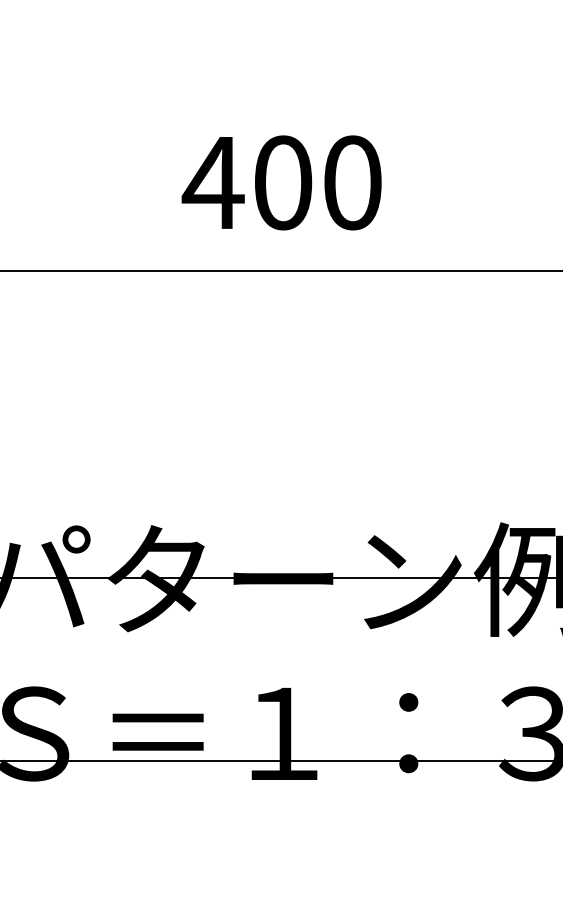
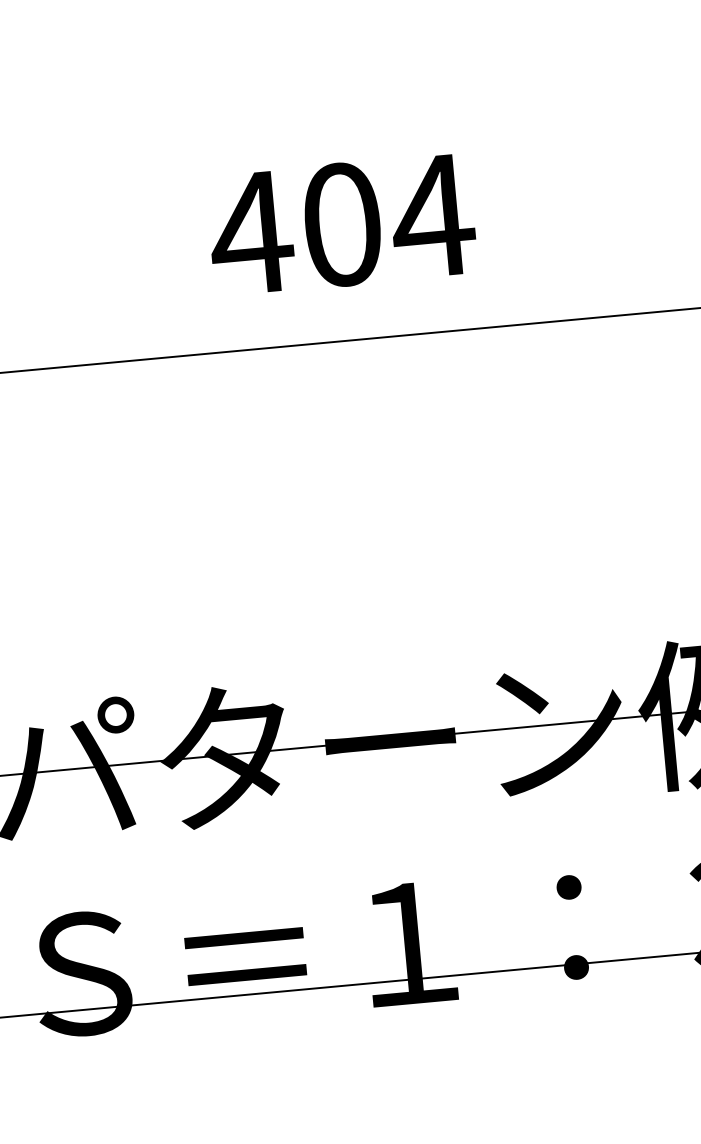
text: (351, 182) -> (431, 215), 400 -> 404

